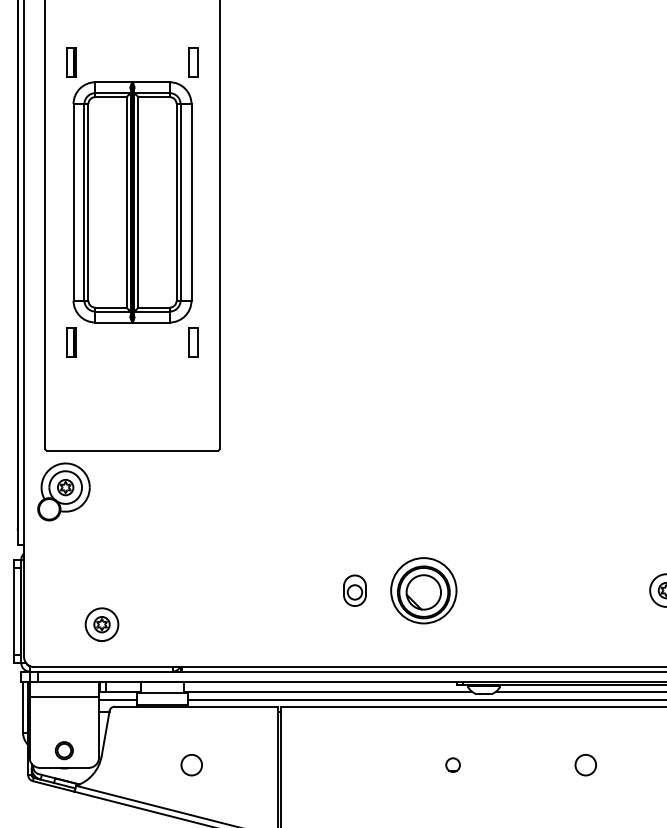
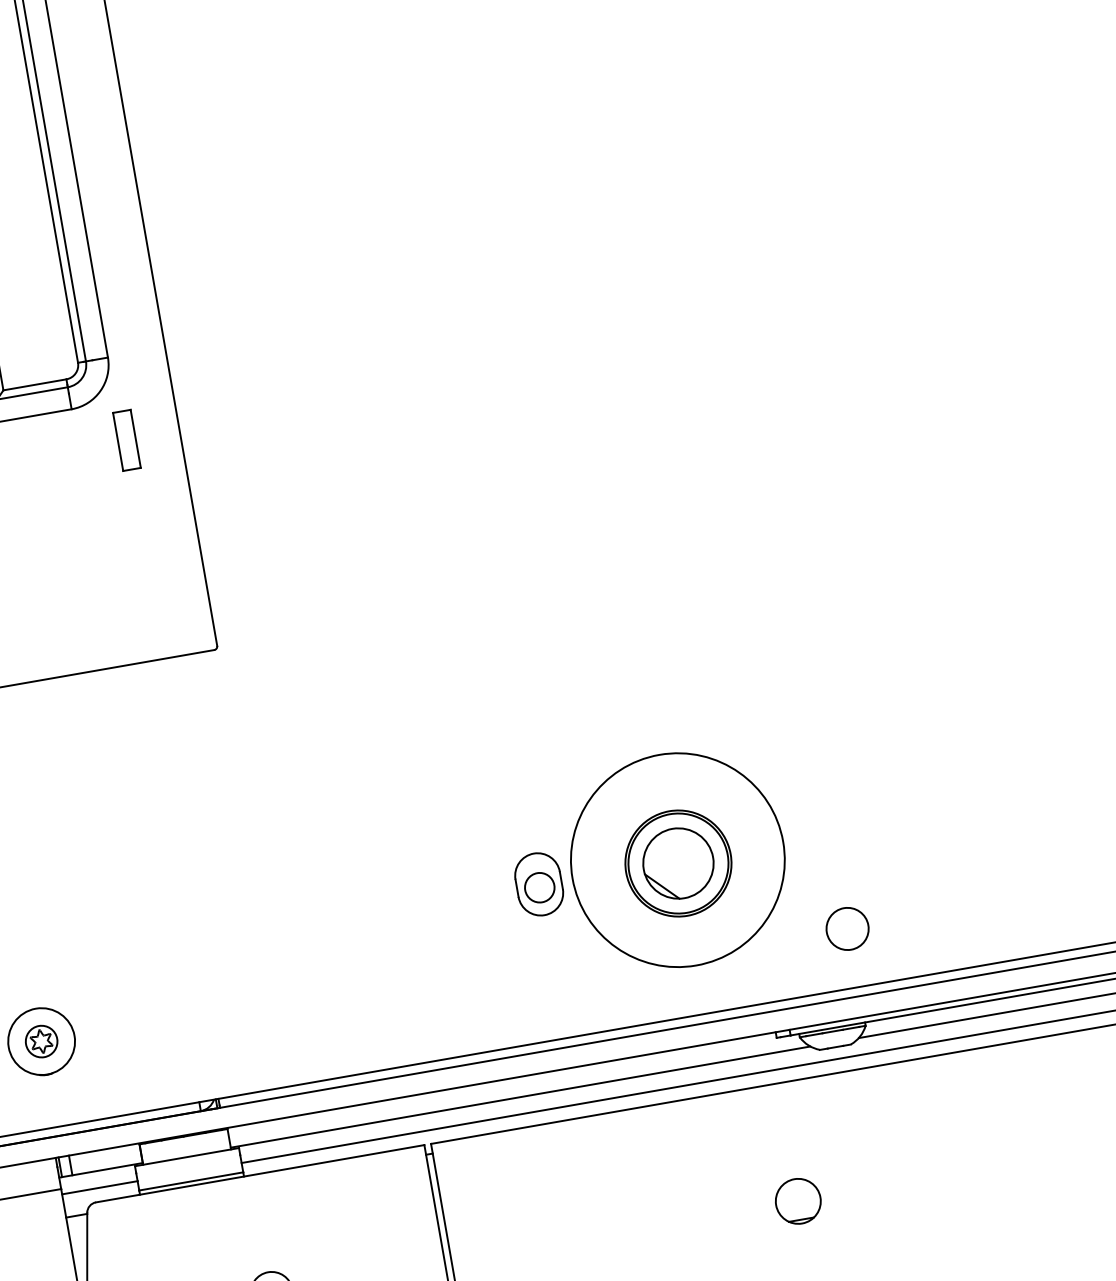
circle: (423, 590) -> (677, 859), size x1.6
circle: (452, 764) -> (796, 1200), size x1.6
circle: (585, 765) -> (847, 929), moved

